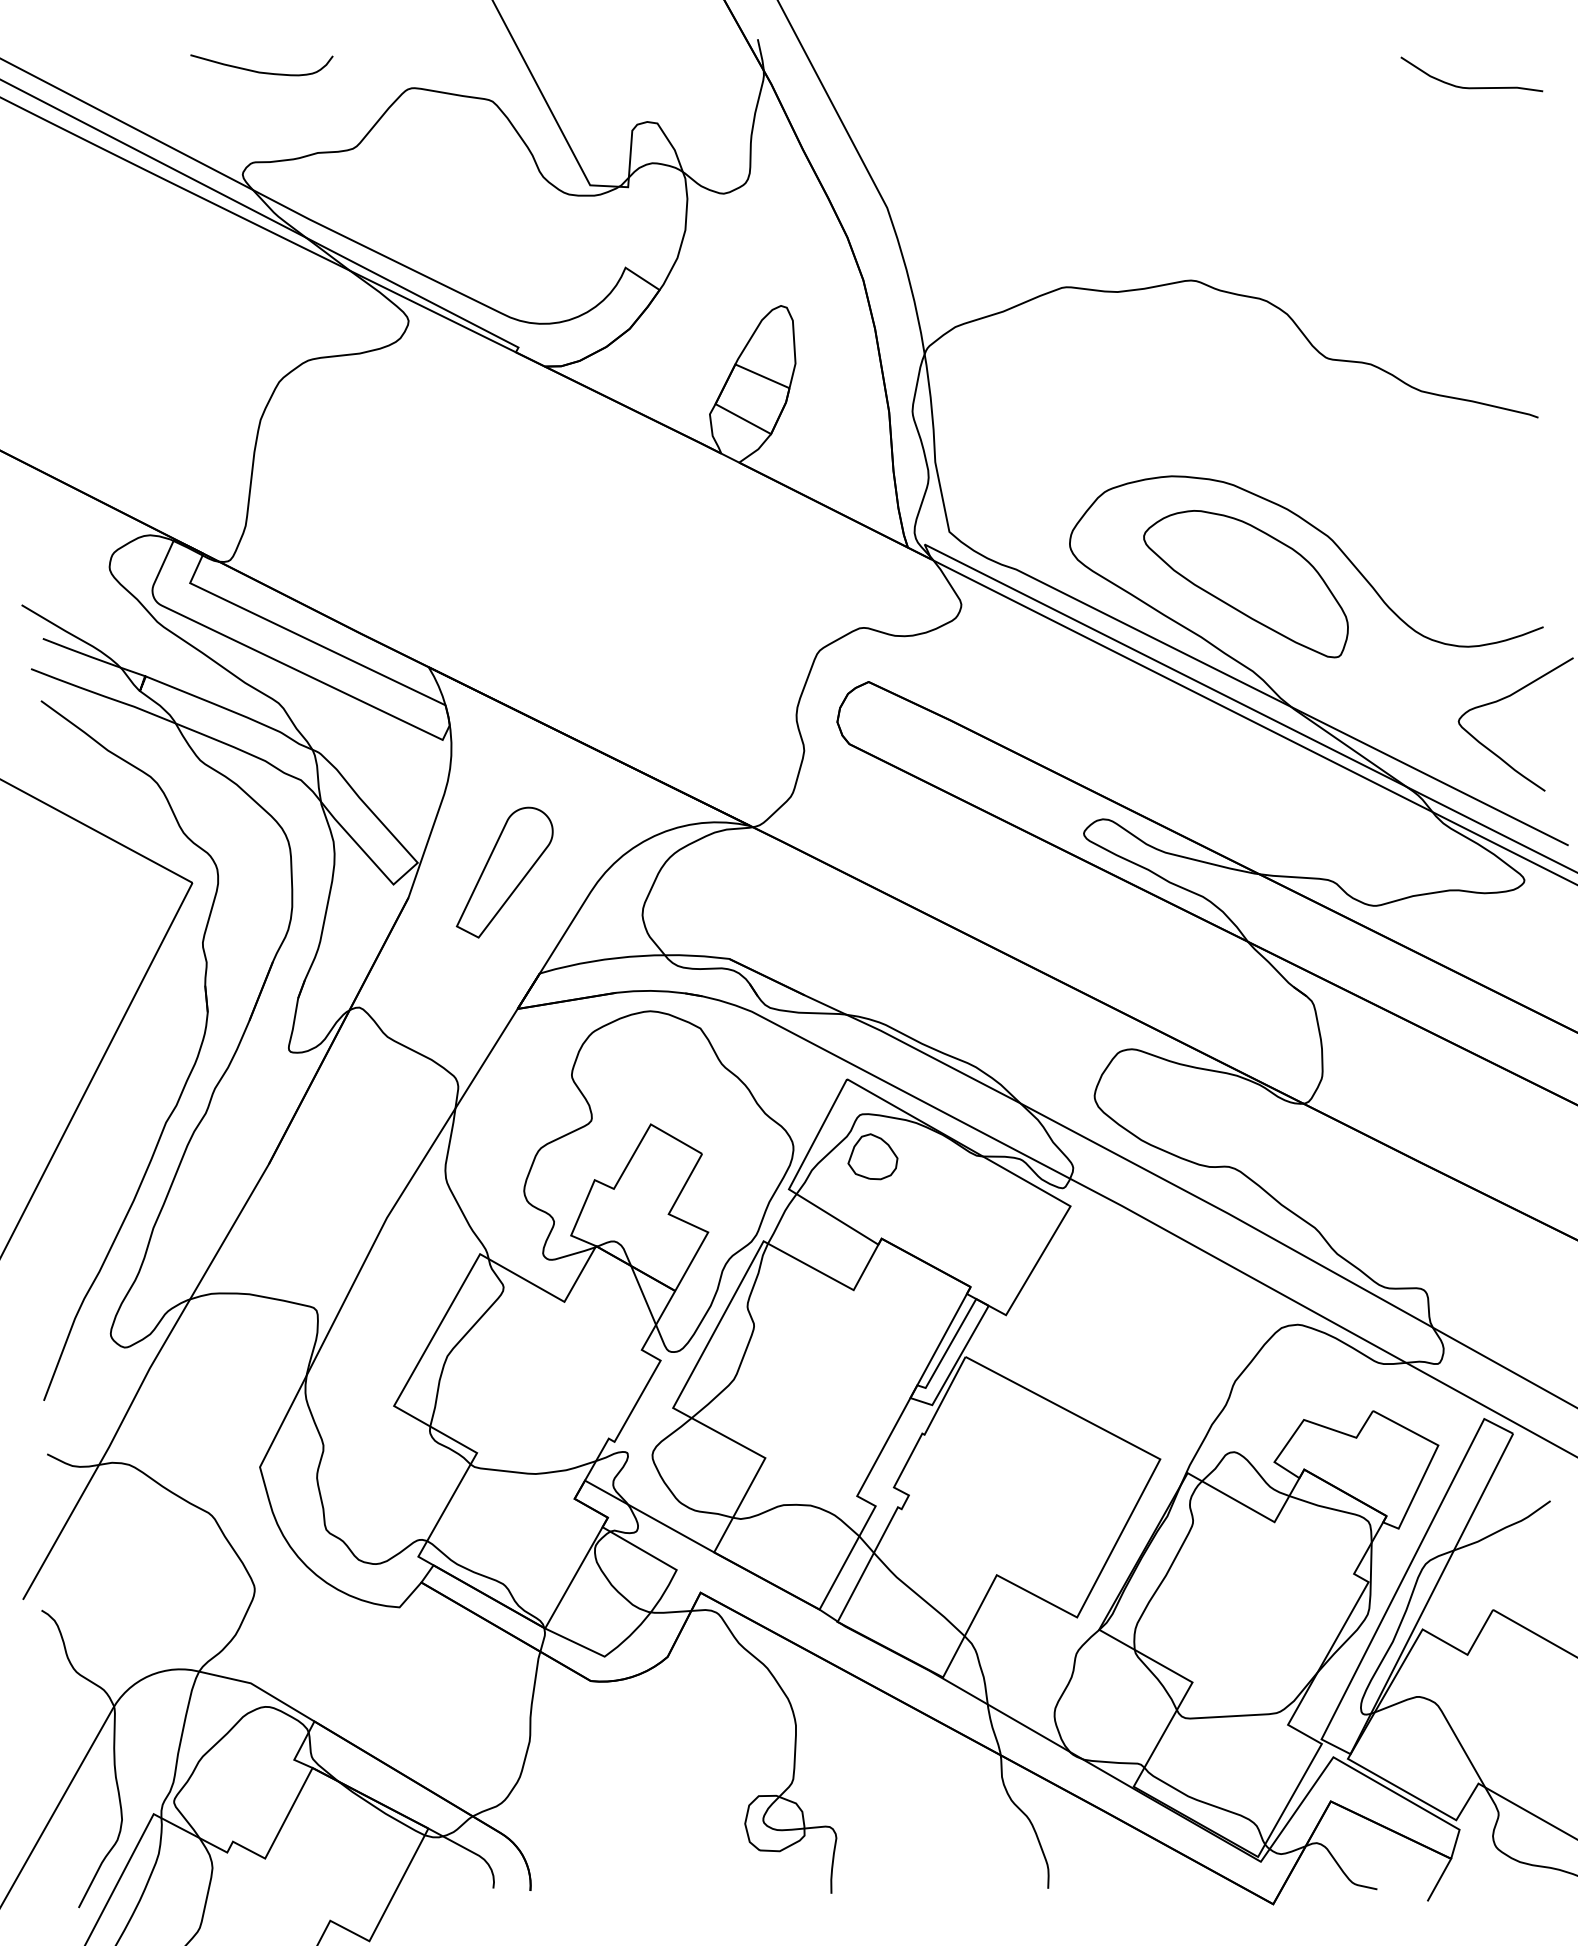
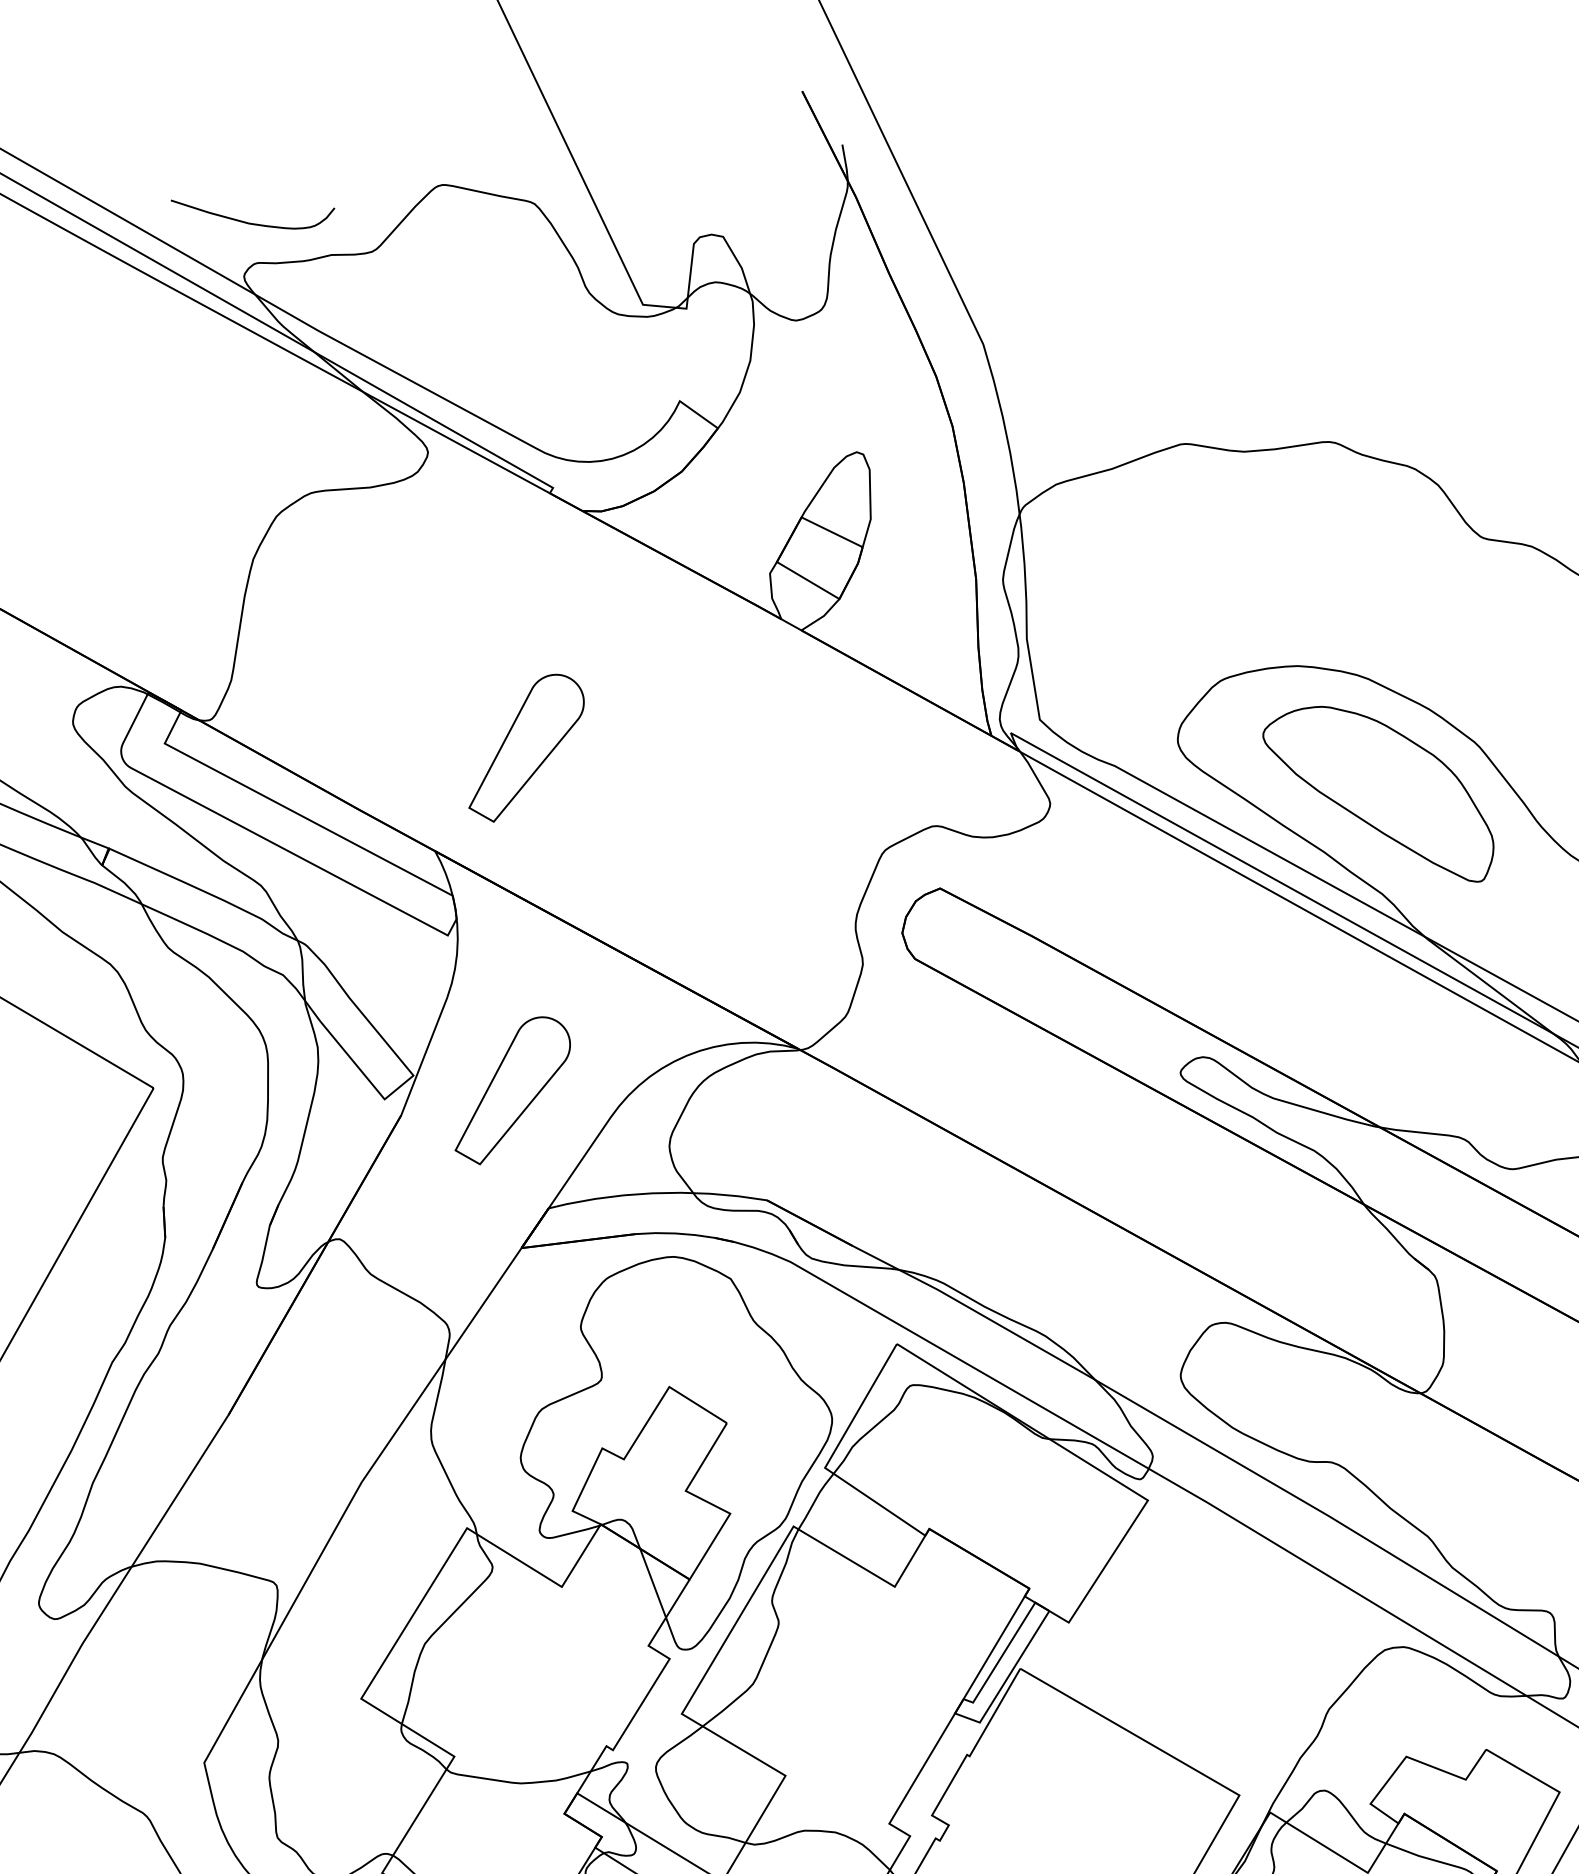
curve: (261, 71) -> (251, 222), moved
part: (504, 574) -> (526, 748), added
part: (872, 1156) -> (922, 1434), removed

